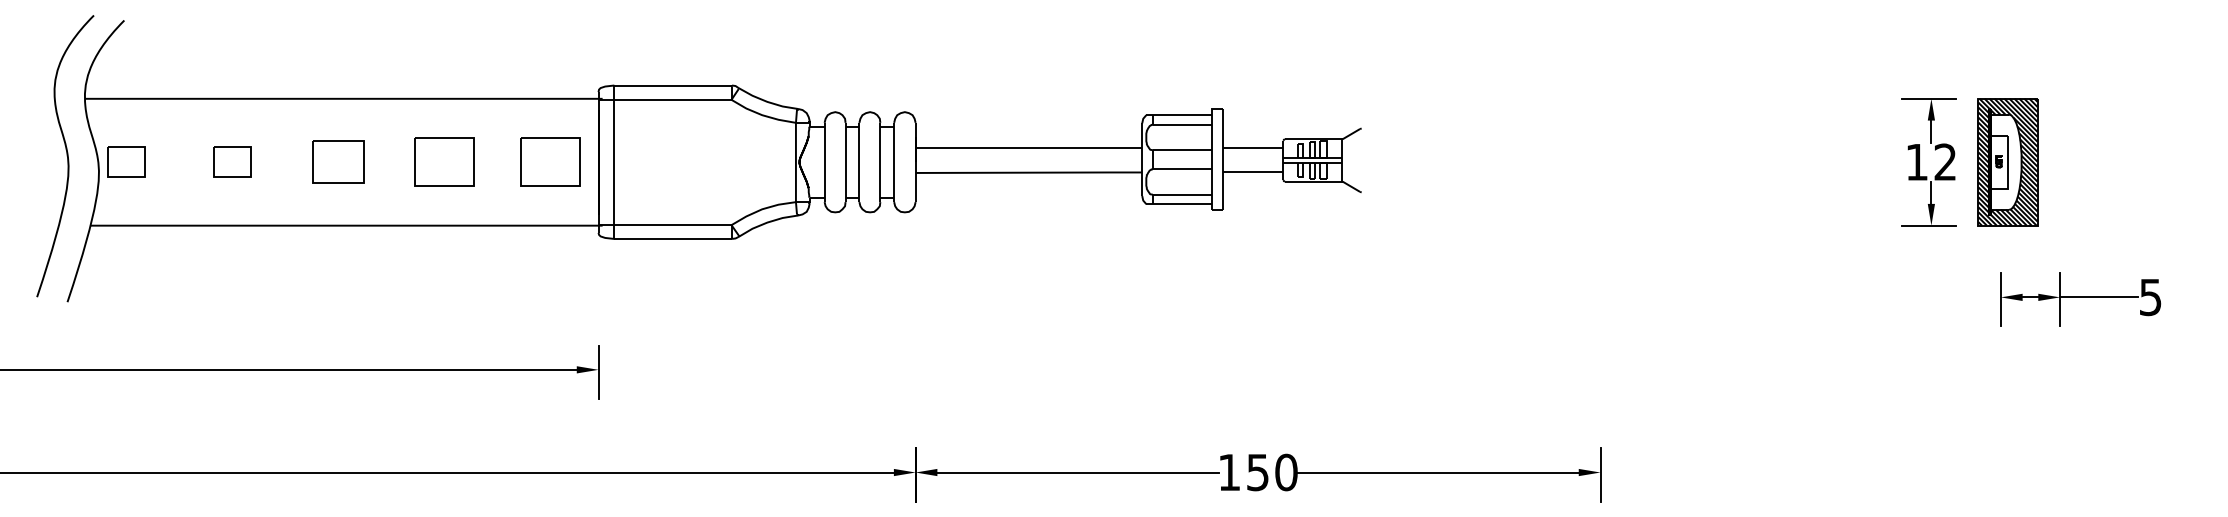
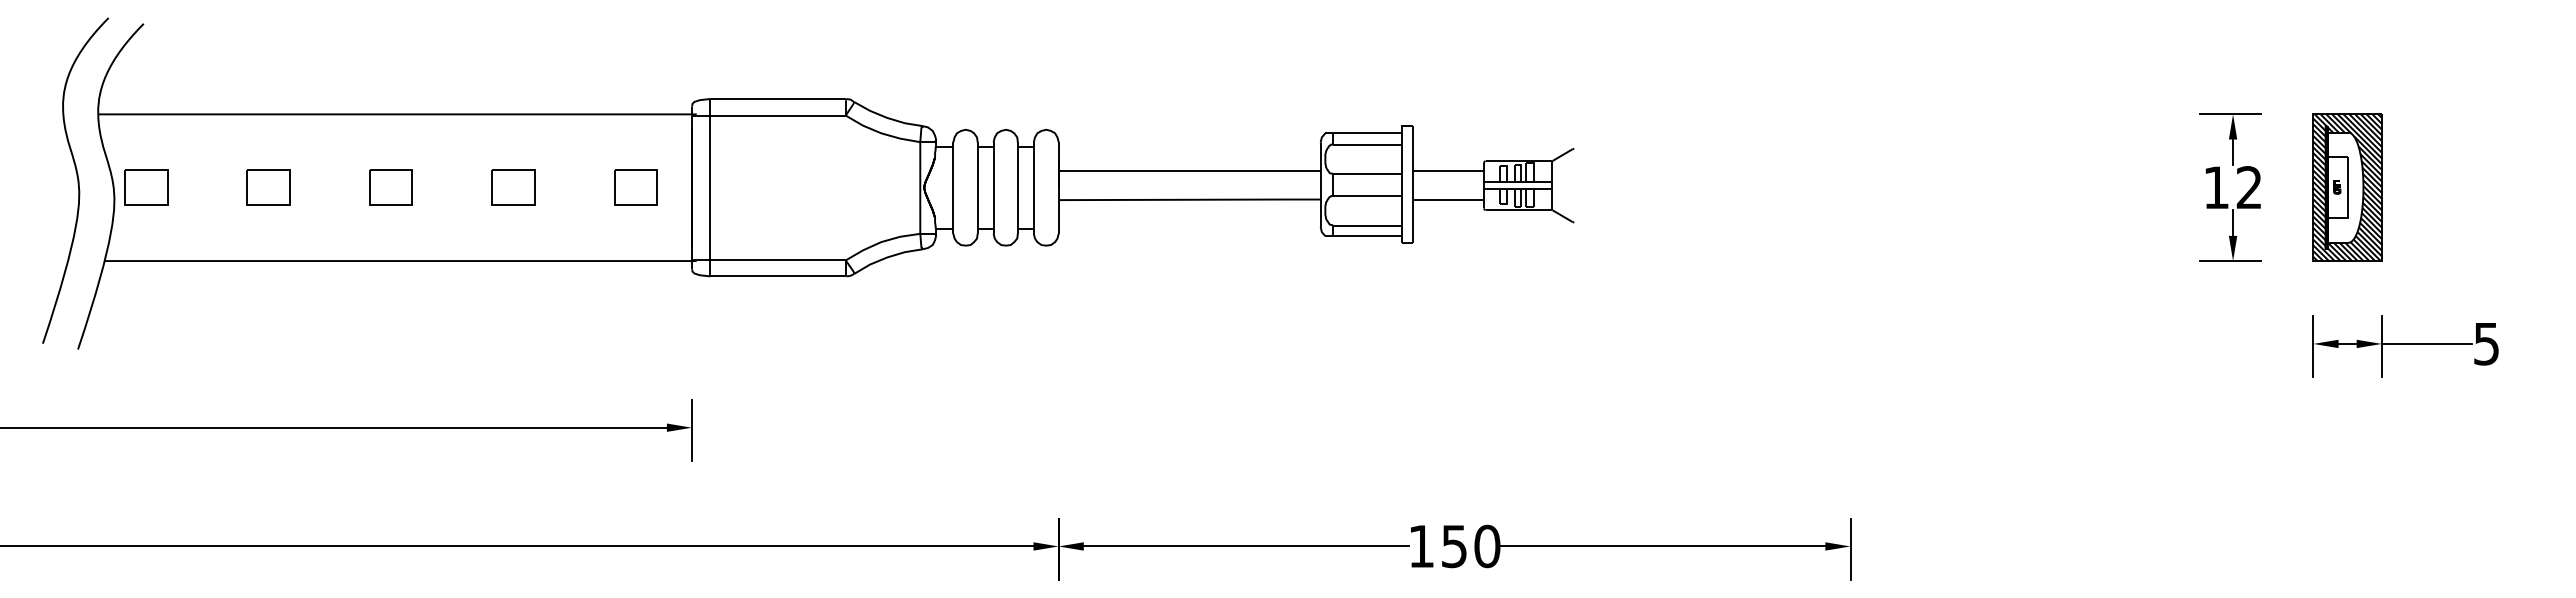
part: (337, 162) -> (390, 187), size x0.71
part: (444, 162) -> (513, 187), size x0.62
part: (549, 162) -> (635, 187), size x0.62
part: (2007, 162) -> (2347, 187), moved

